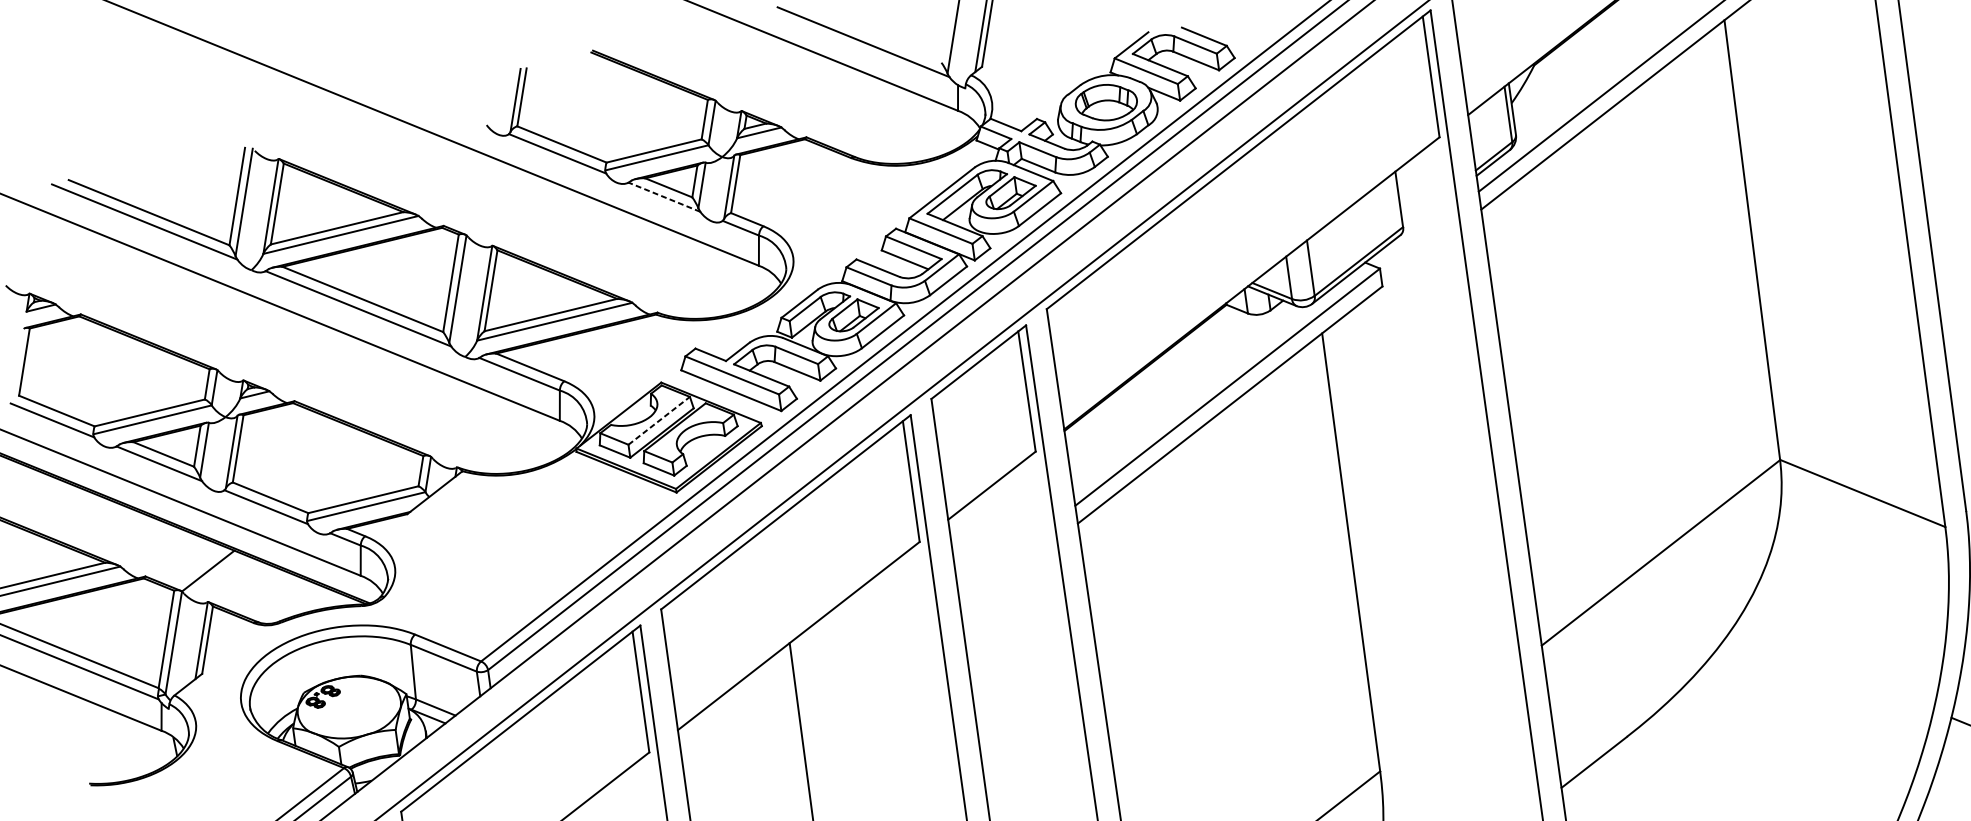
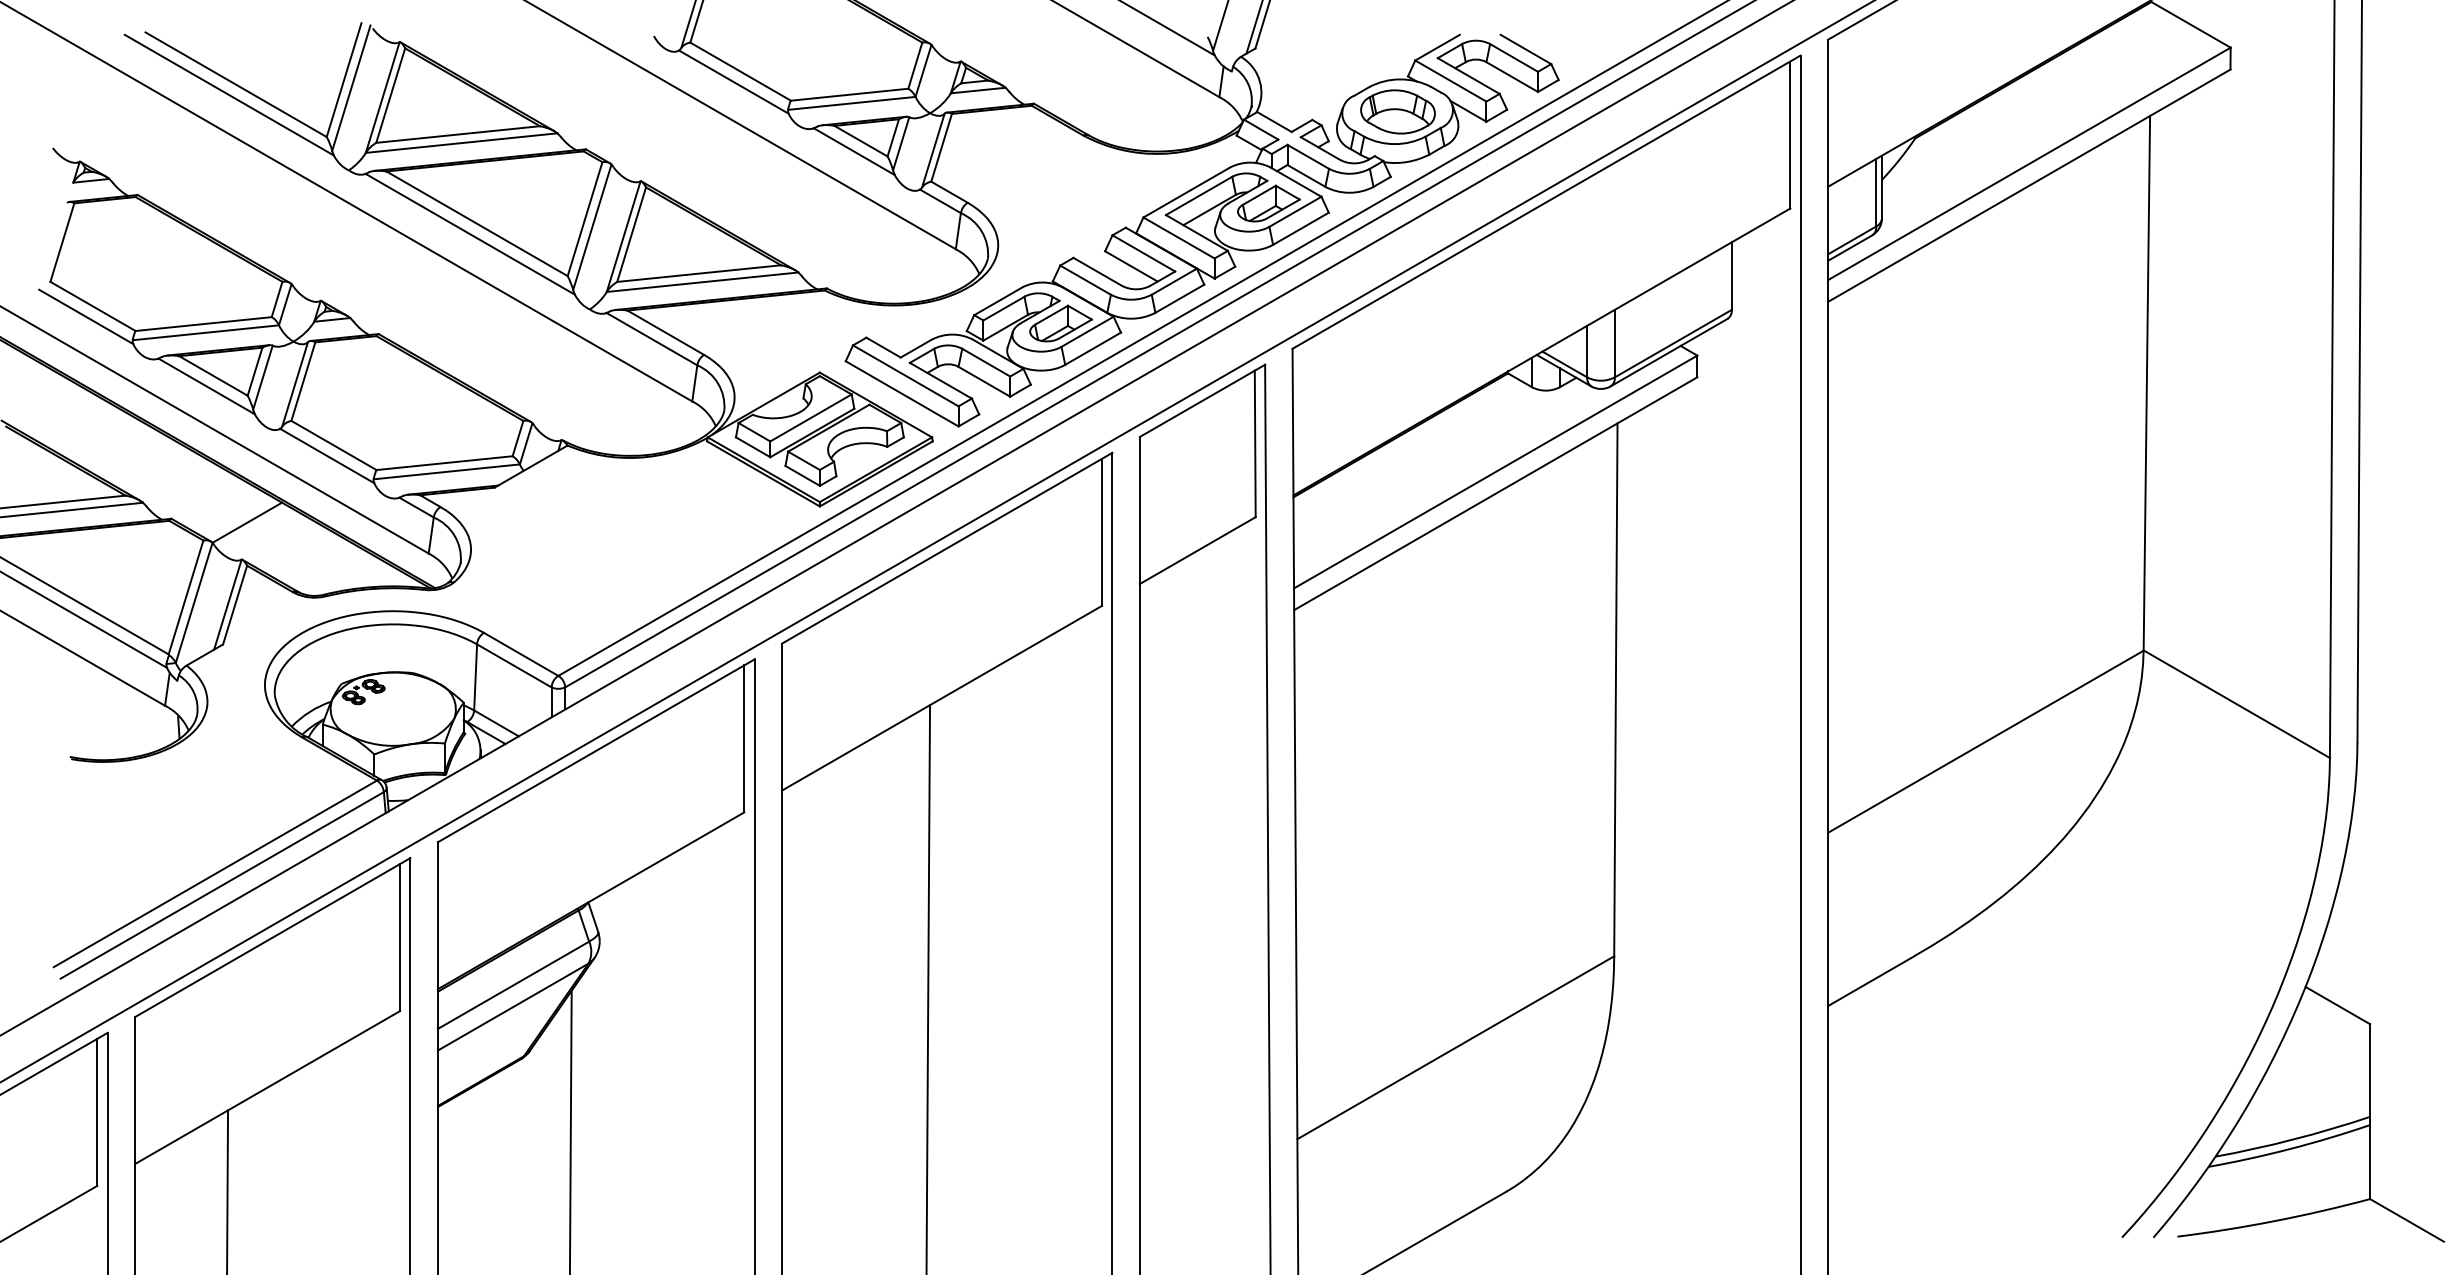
line: (664, 197) -> (854, 151), dashed -> solid
line: (659, 420) -> (811, 417), dashed -> solid

